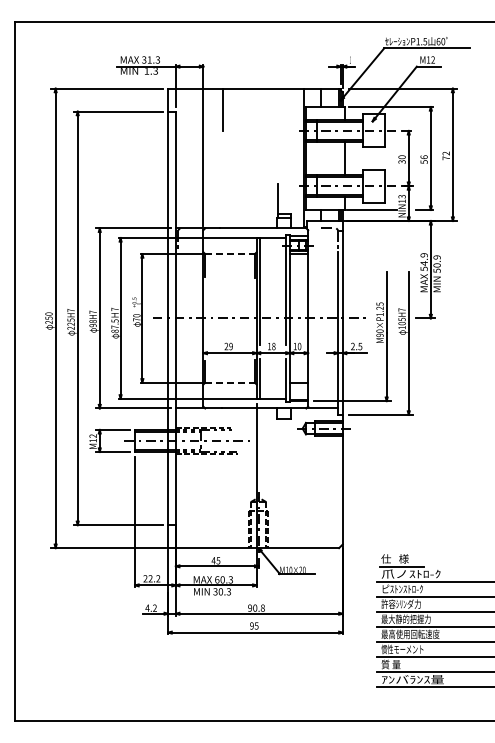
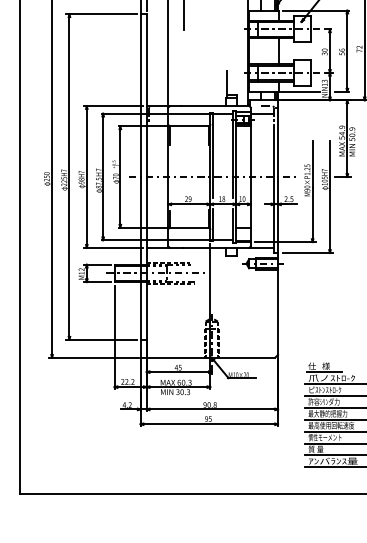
line: (323, 238) -> (262, 114), added
line: (230, 254) -> (189, 126), dashed -> solid
line: (230, 382) -> (189, 227), dashed -> solid

